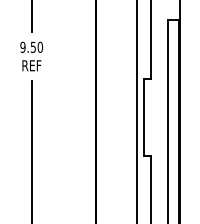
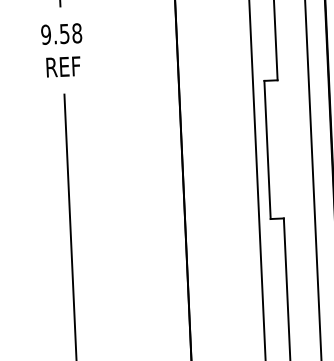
text: (39, 47) -> (75, 33), 9.50 -> 9.58

